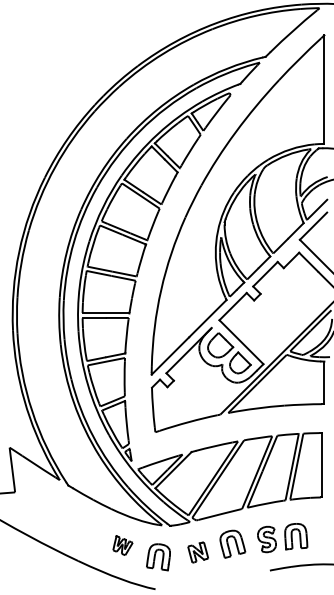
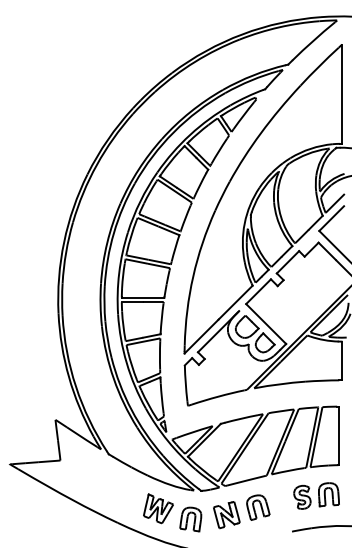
part: (282, 537) -> (316, 495), moved
part: (122, 545) -> (158, 508), size x1.67
part: (197, 552) -> (226, 515), size x1.43

